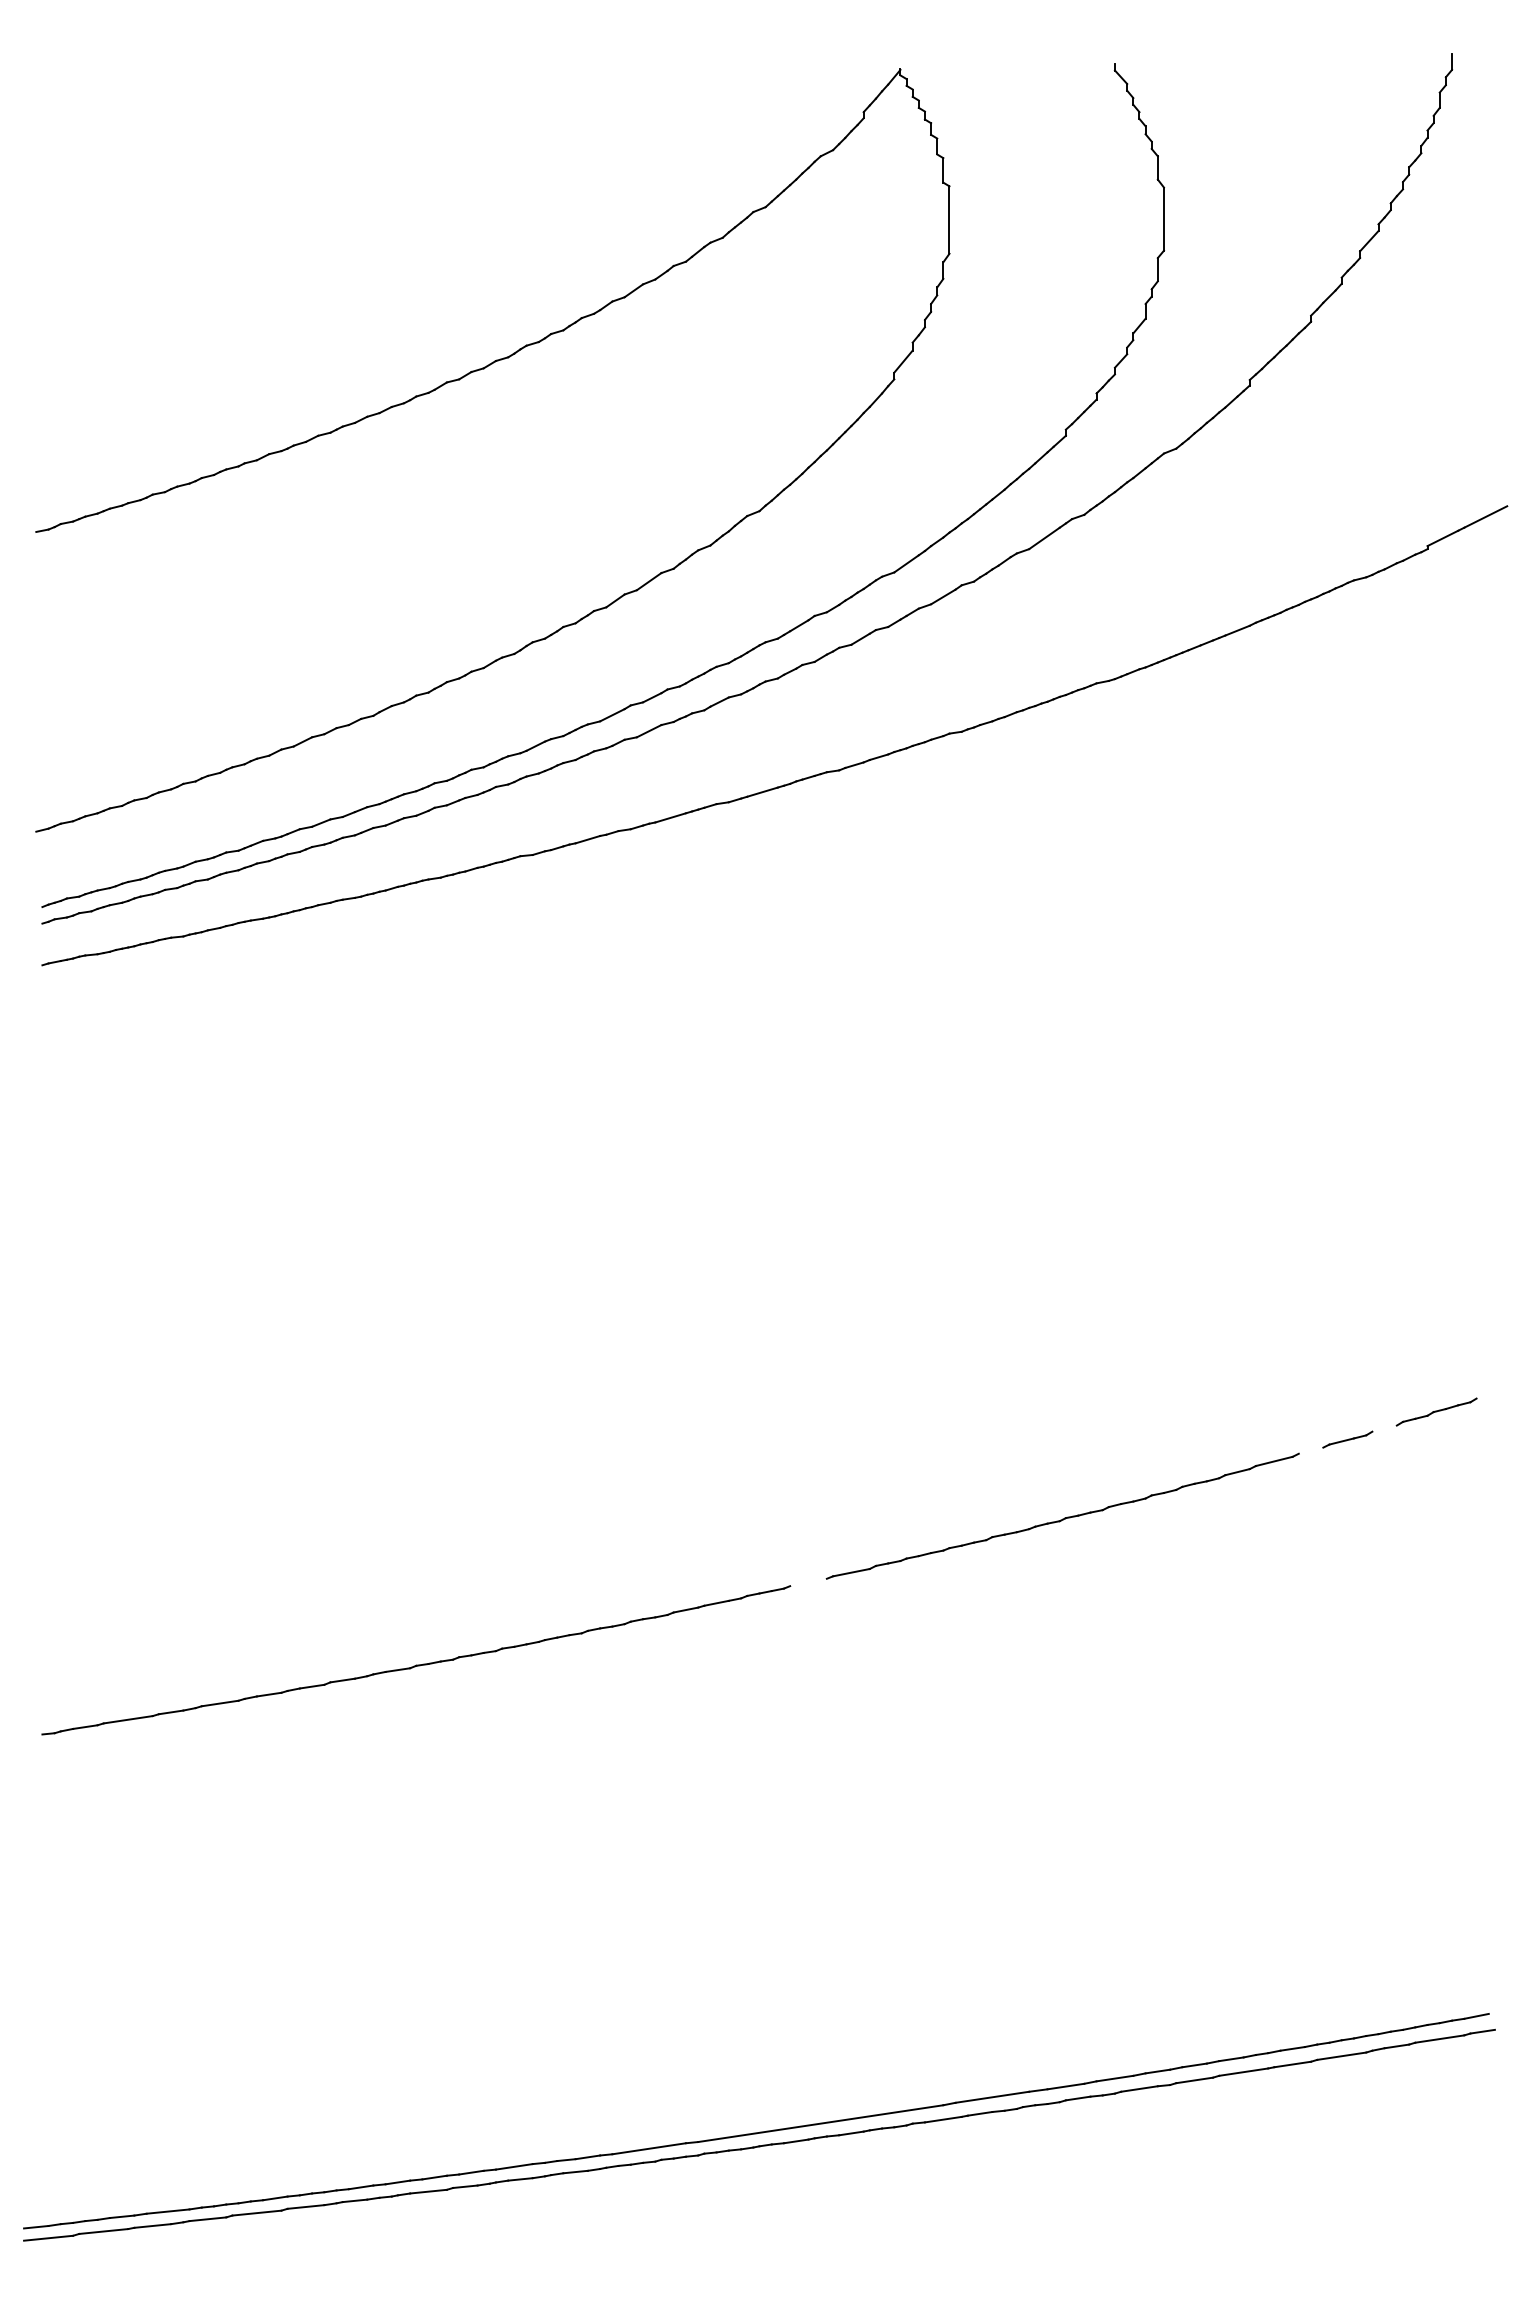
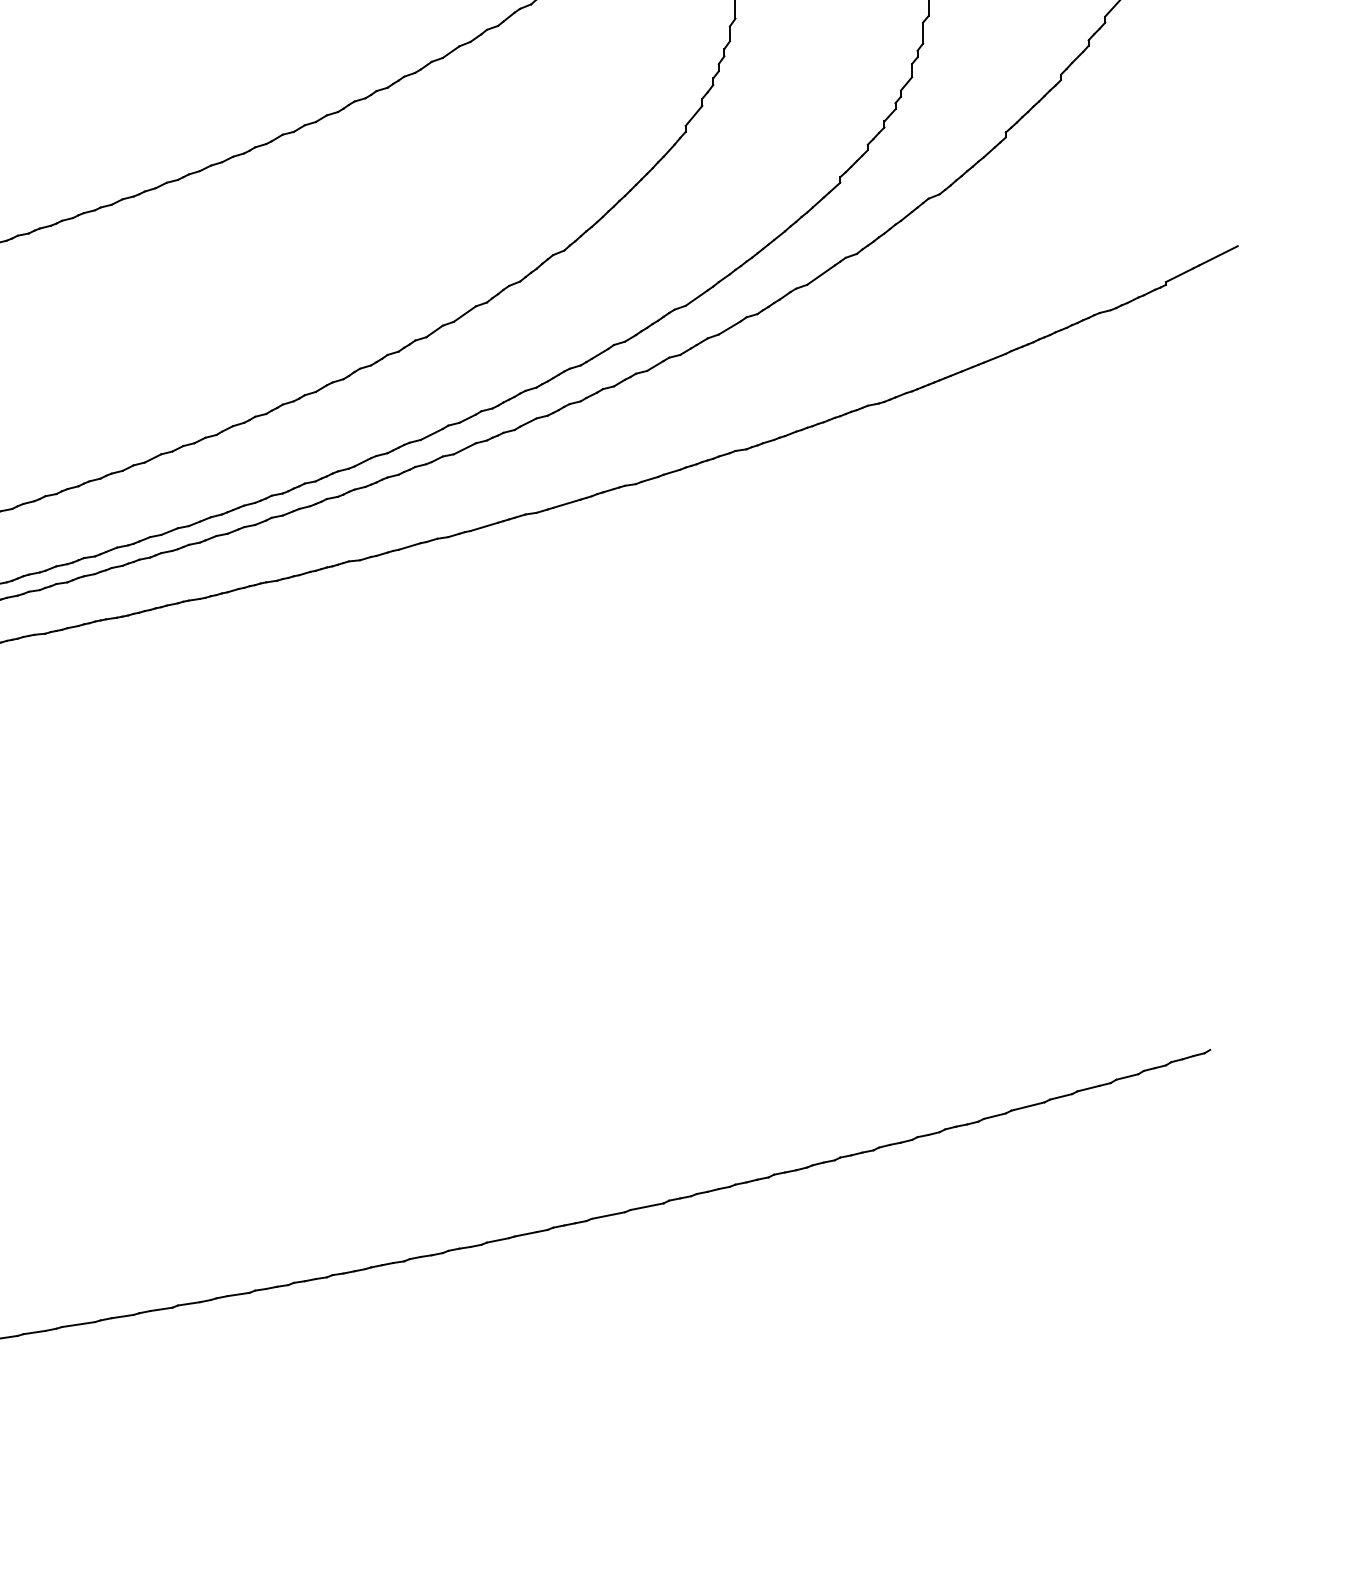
line: (1384, 1428) -> (1127, 1076), added
line: (1310, 1450) -> (1060, 1096), added
line: (808, 1582) -> (608, 1215), added

